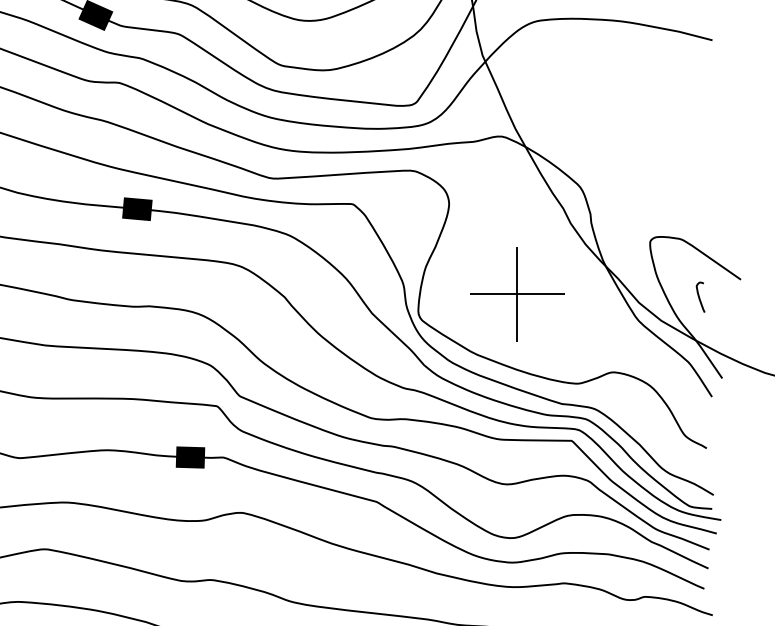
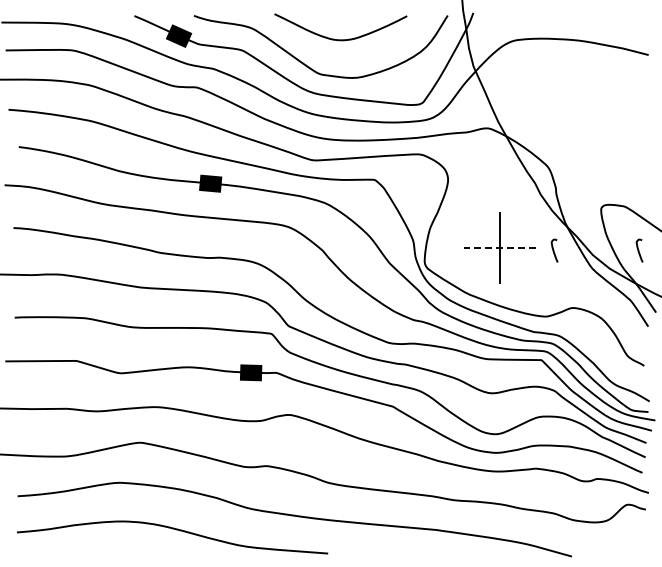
line: (516, 294) -> (499, 248), solid -> dashed
curve: (588, 296) -> (554, 250), added

